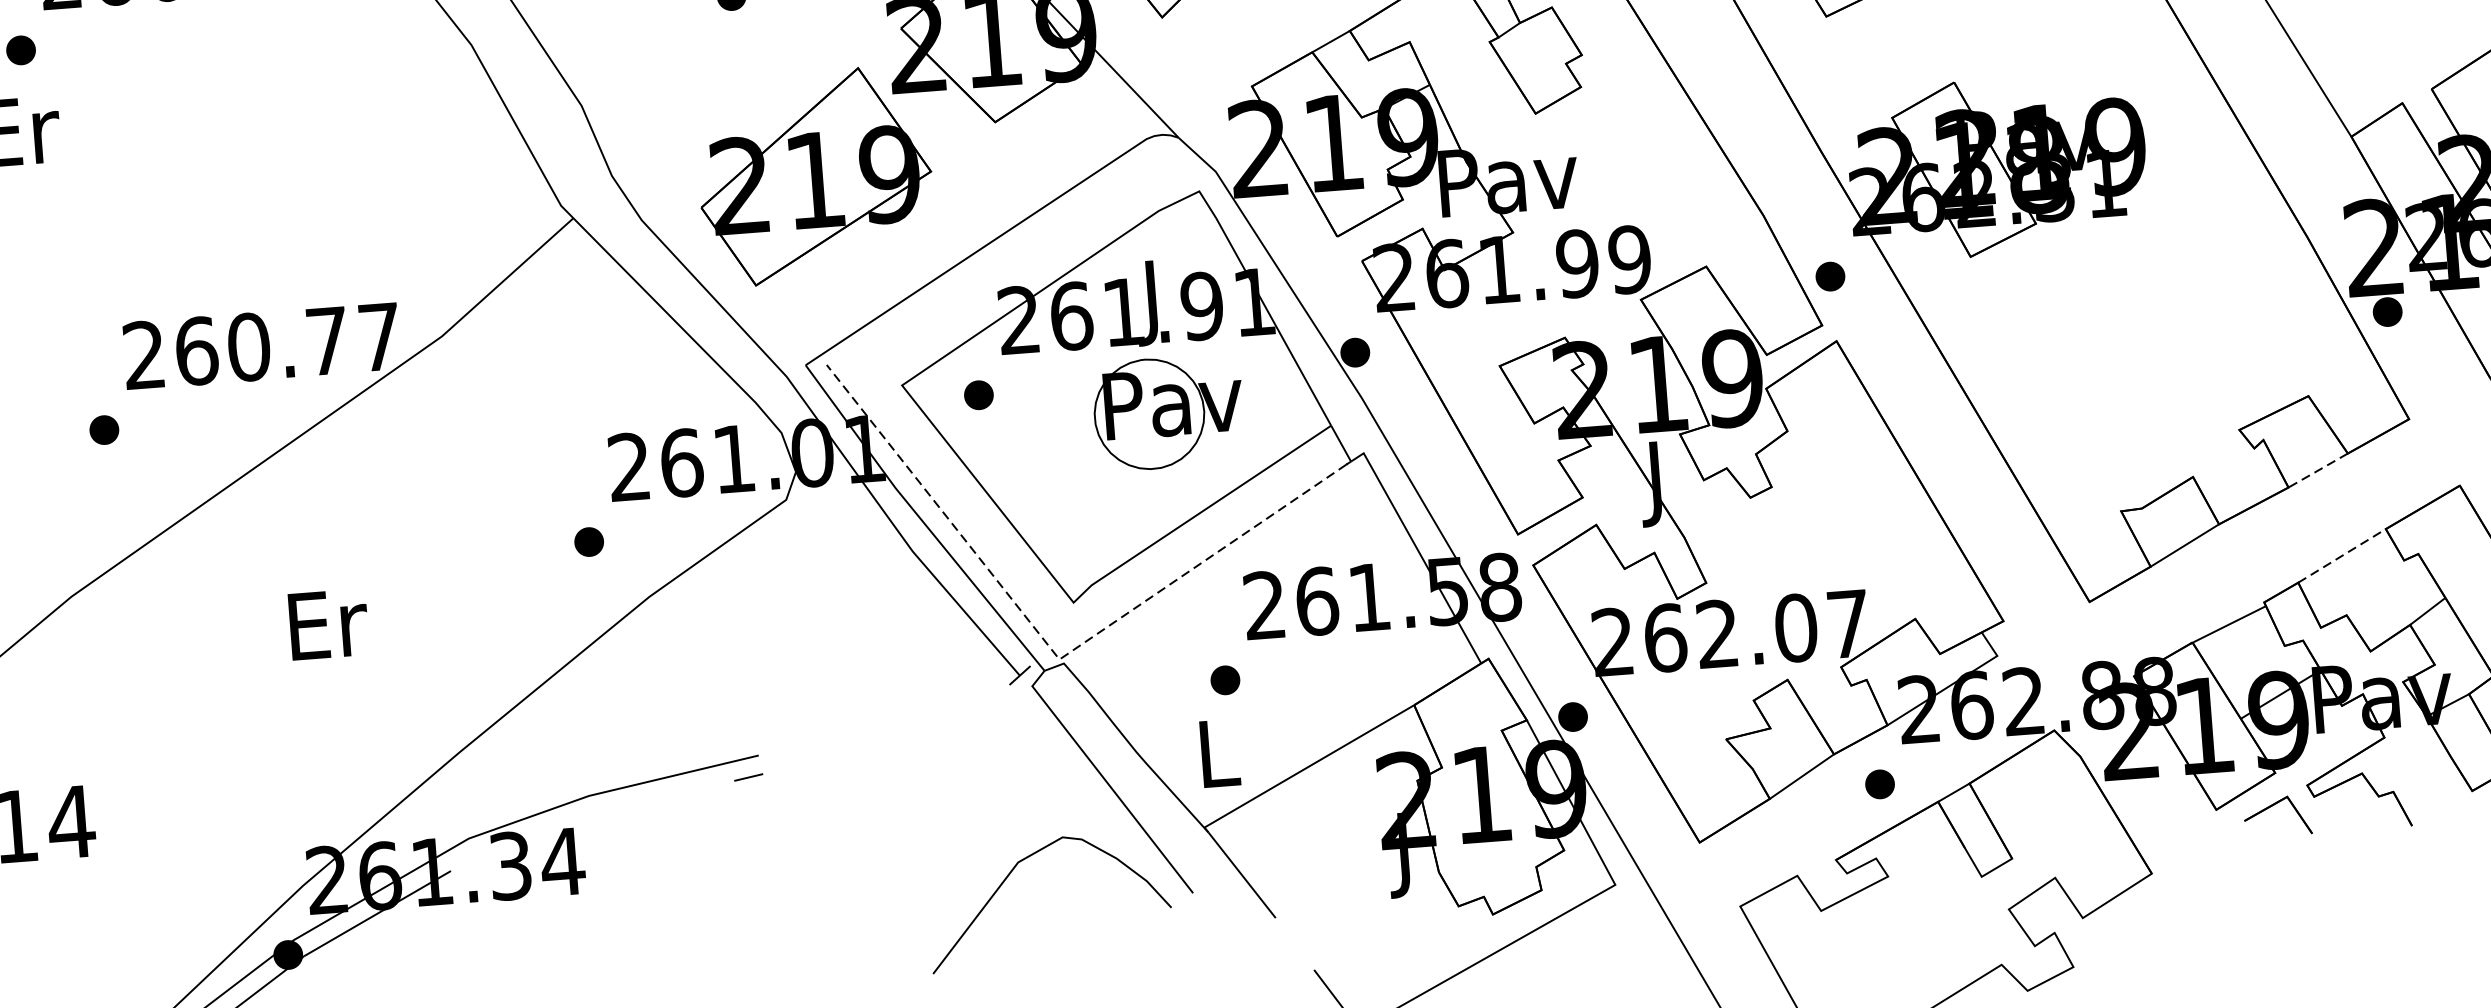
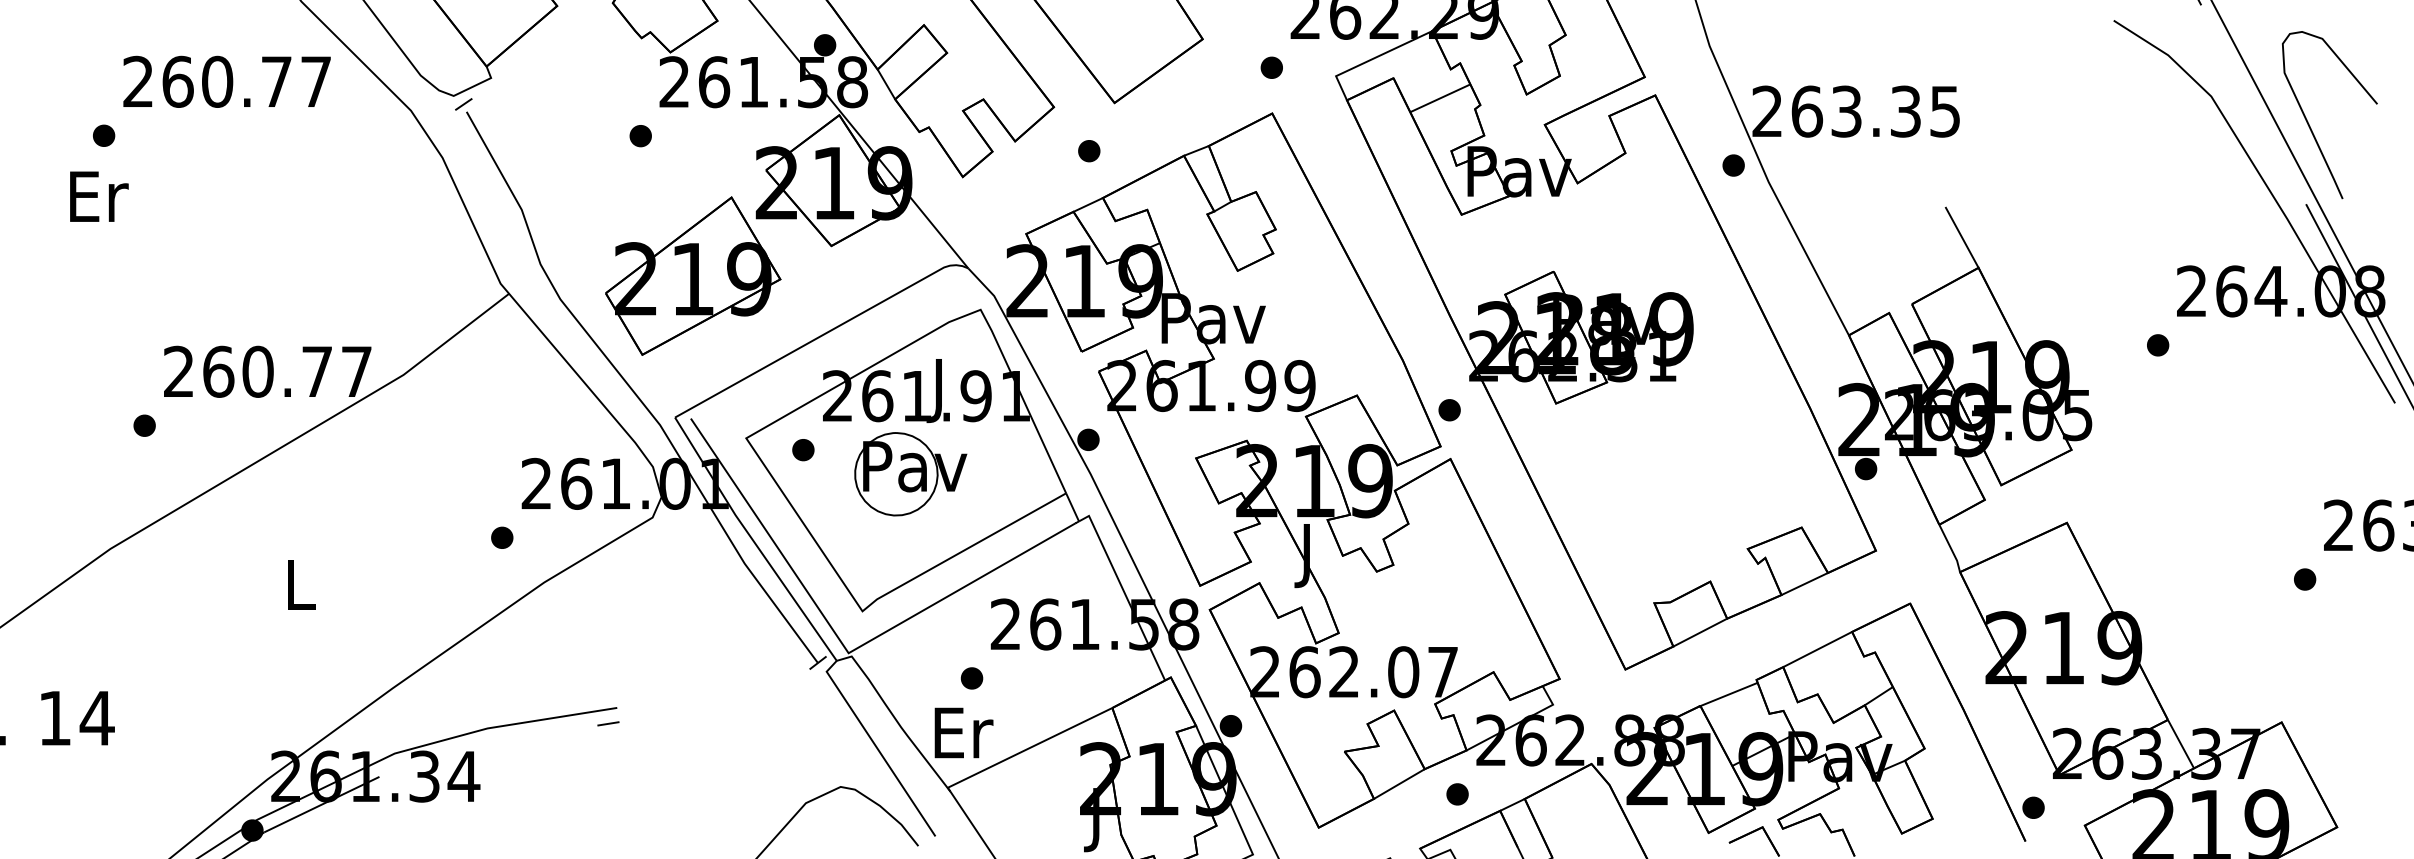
part: (1168, 413) -> (910, 474), moved
line: (2317, 471) -> (1804, 584), dashed -> solid
line: (2341, 555) -> (1817, 649), dashed -> solid
text: (328, 624) -> (301, 584), Er -> L
line: (1051, 648) -> (843, 644), dashed -> solid
text: (1219, 752) -> (963, 732), L -> Er

